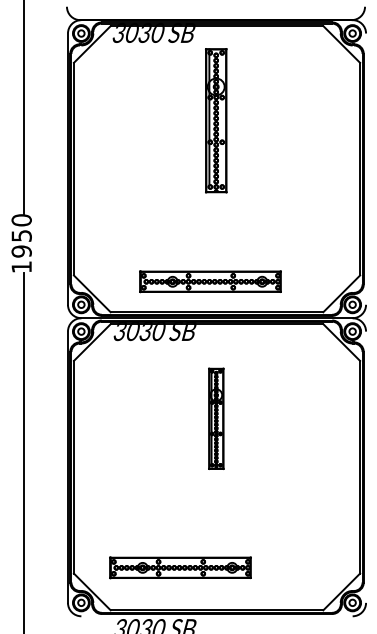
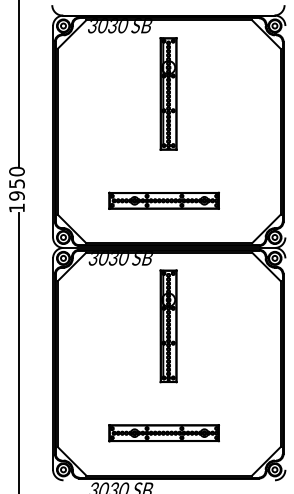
part: (210, 281) -> (164, 200), moved
part: (216, 418) -> (168, 326), size x1.43
part: (180, 567) -> (164, 432), moved

